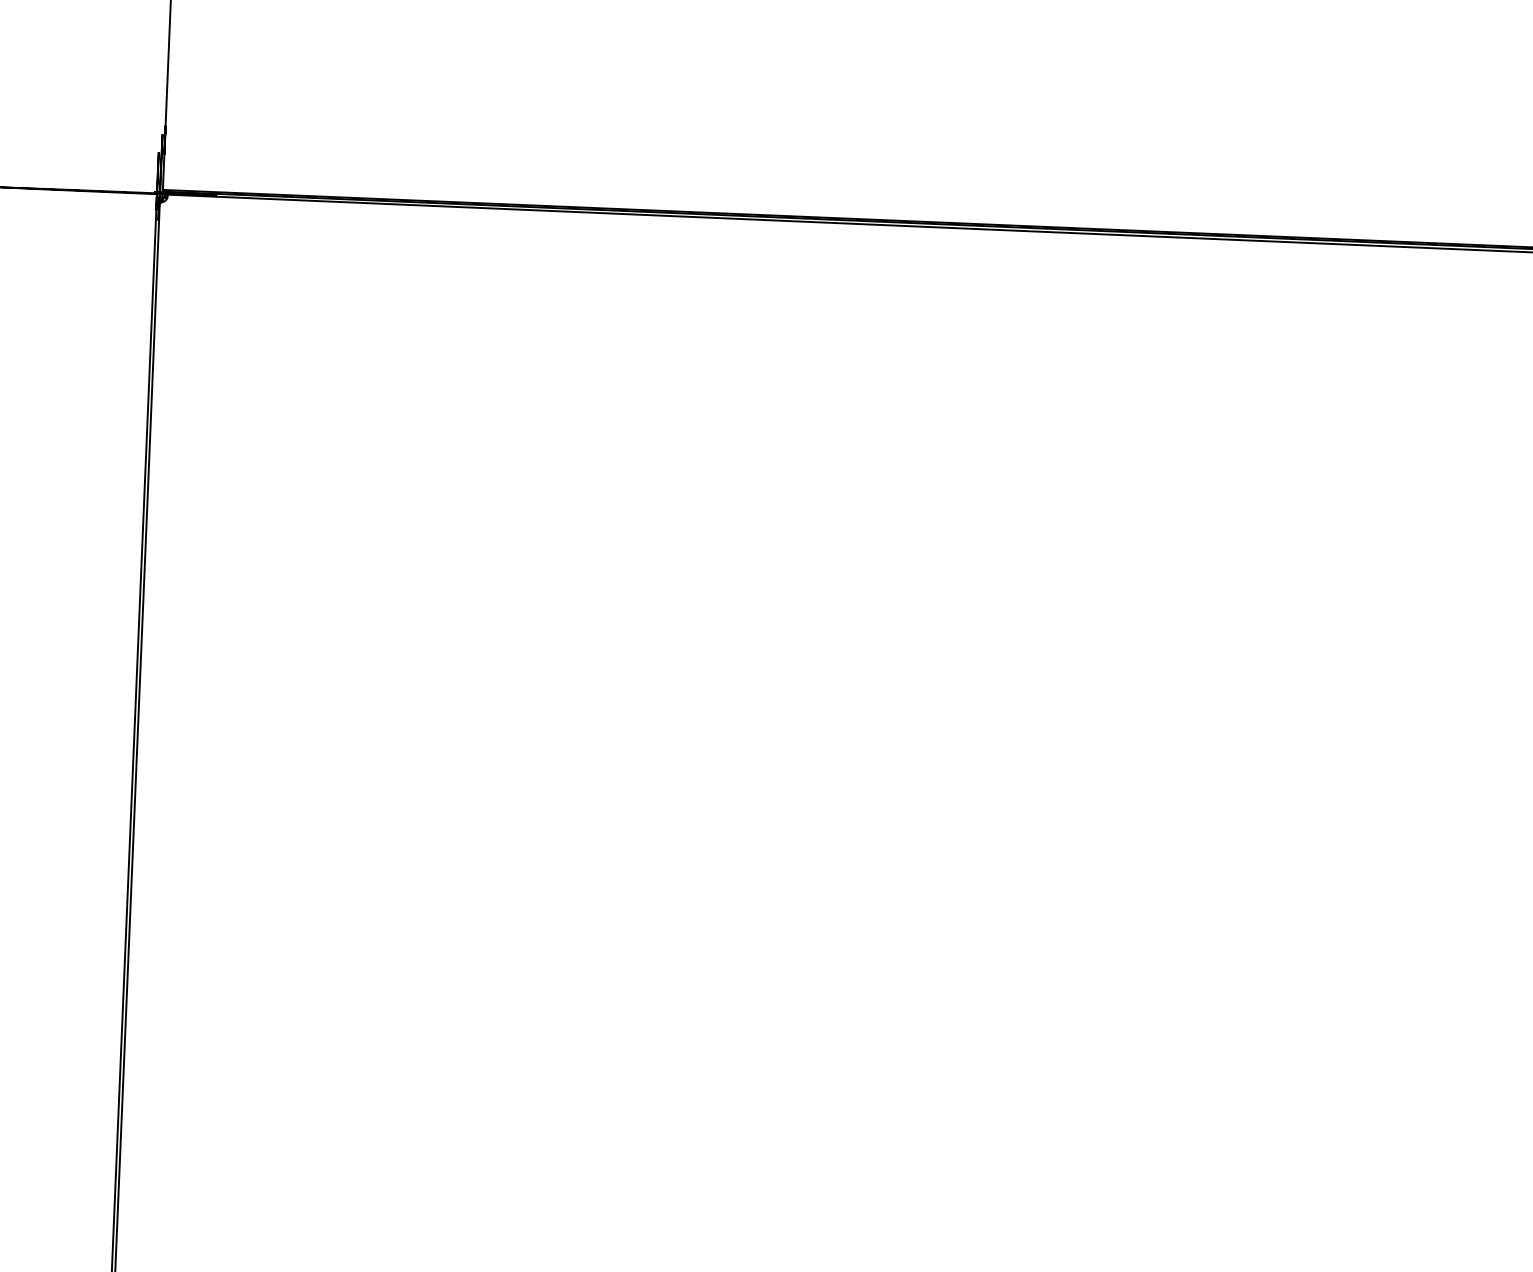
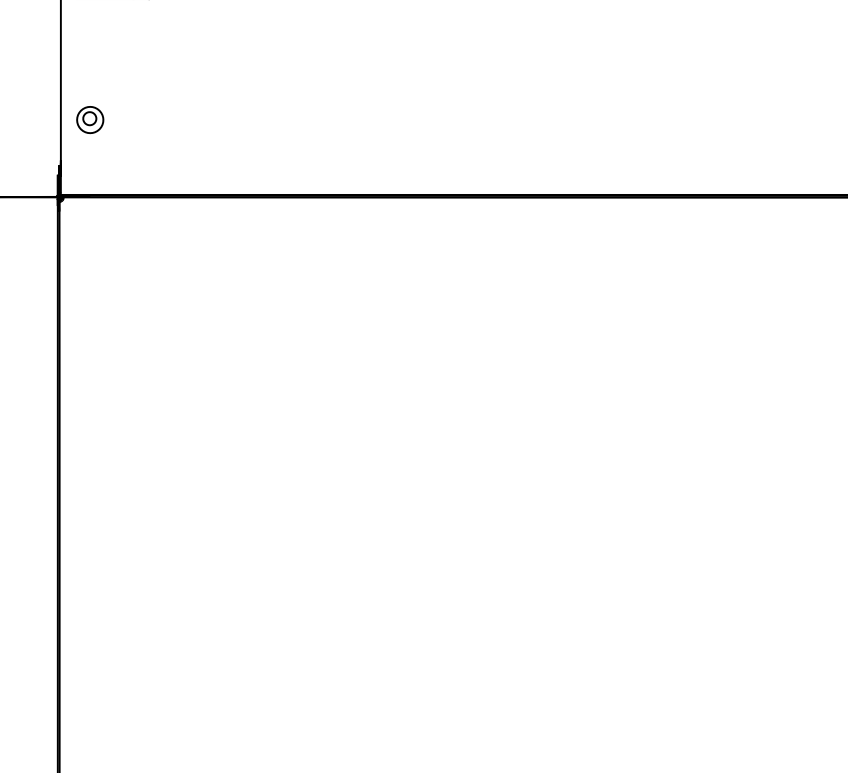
part: (223, 51) -> (90, 119), added

